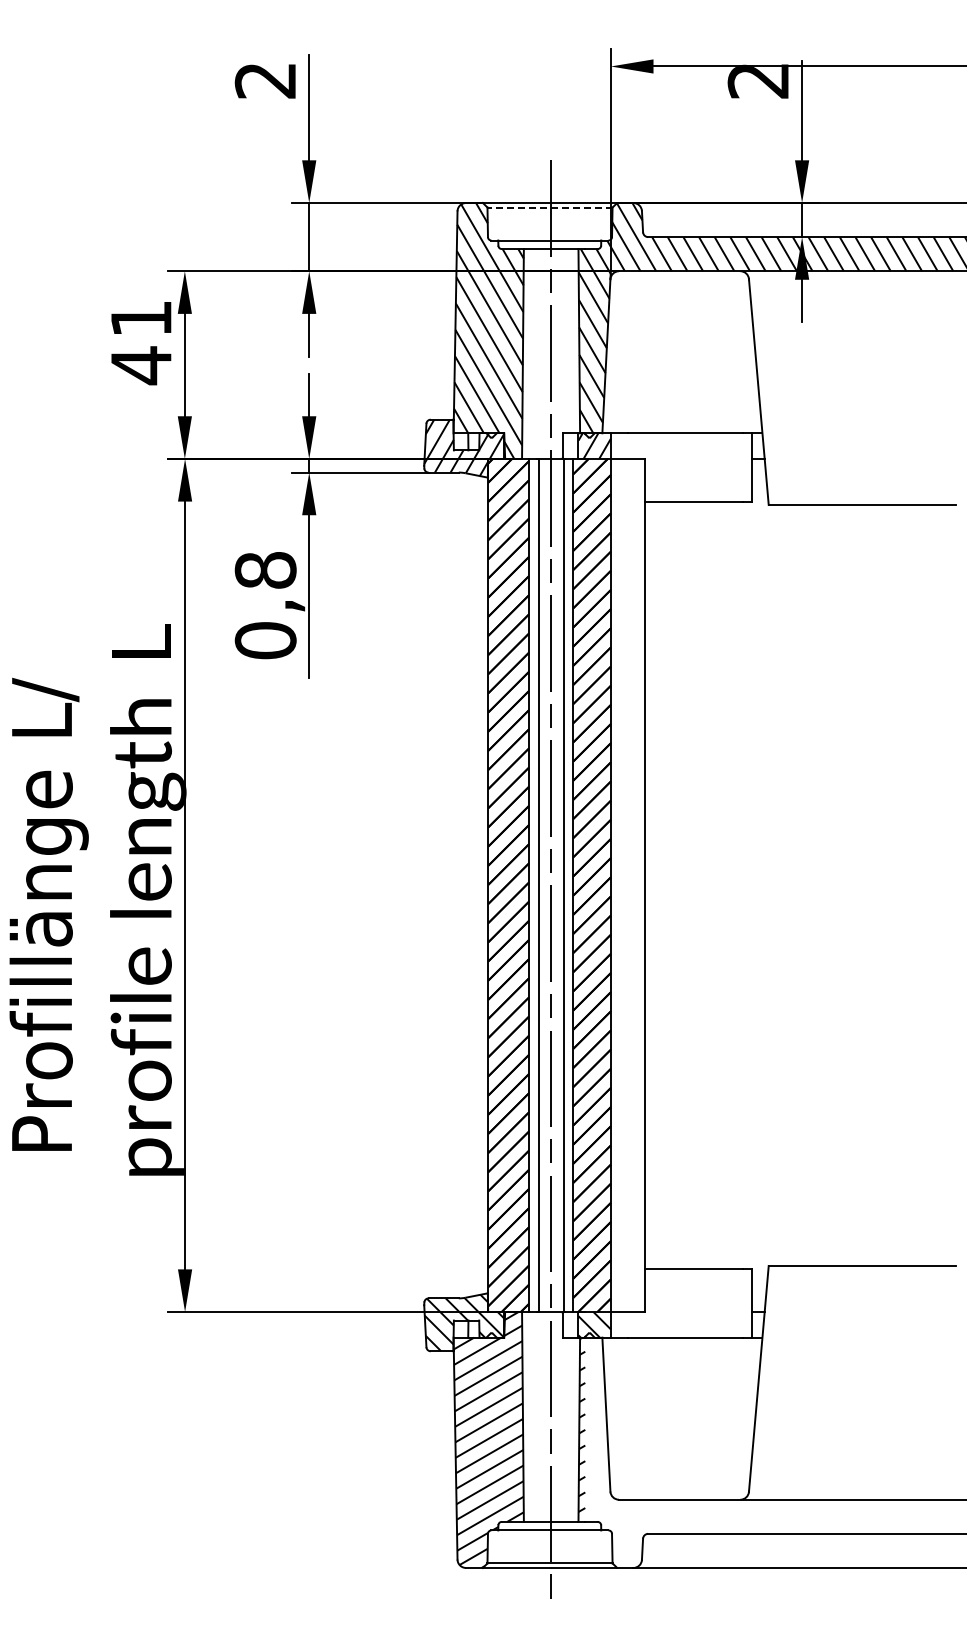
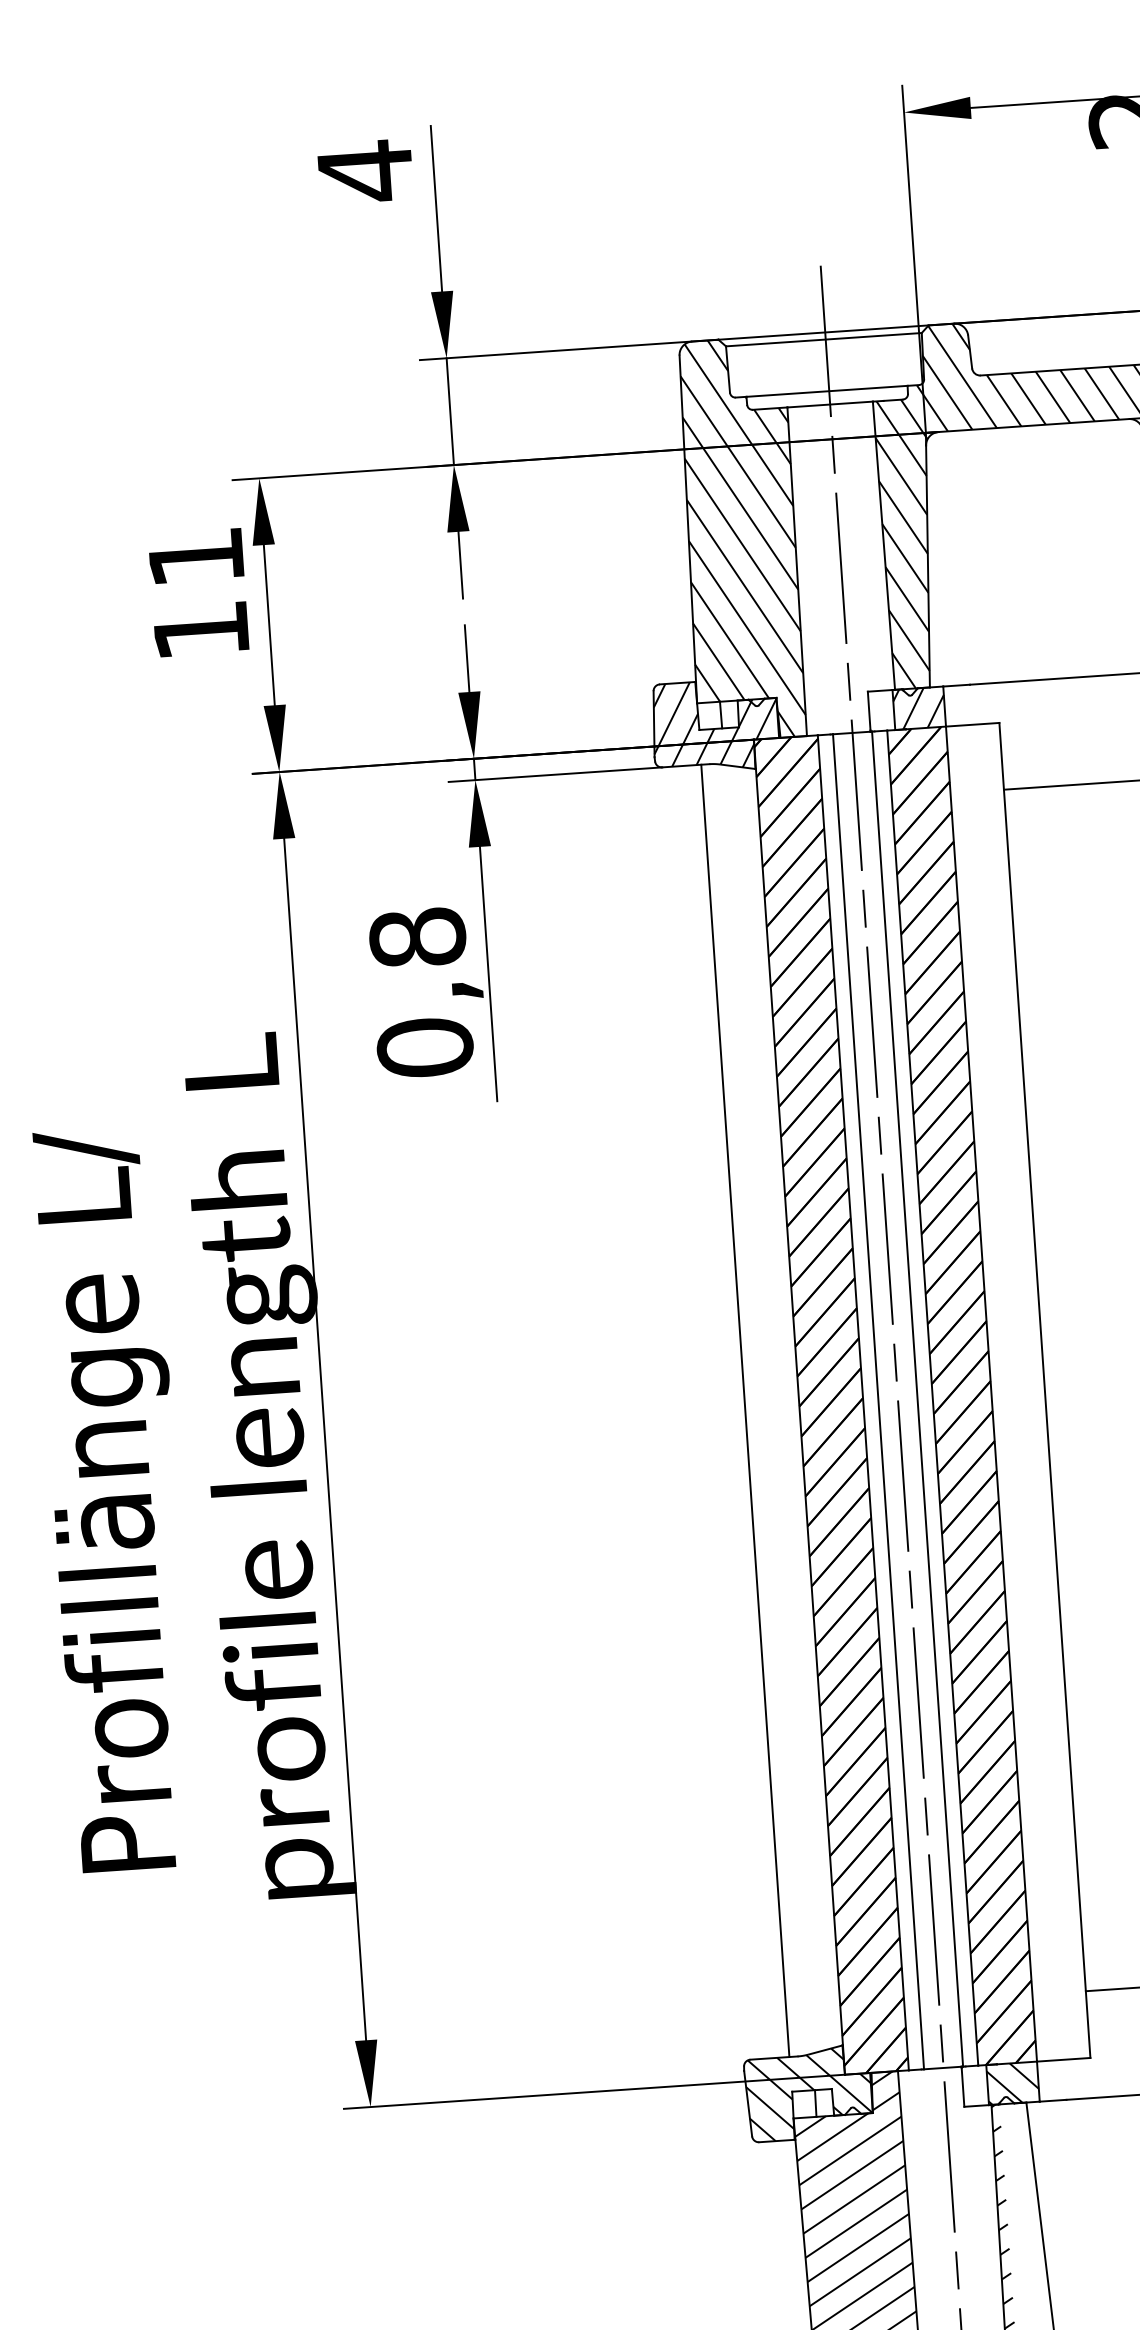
text: (264, 80) -> (363, 171), 2 -> 4
line: (550, 207) -> (824, 339), dashed -> solid
text: (141, 365) -> (201, 630), 41 -> 11
line: (453, 885) -> (745, 1410), added

